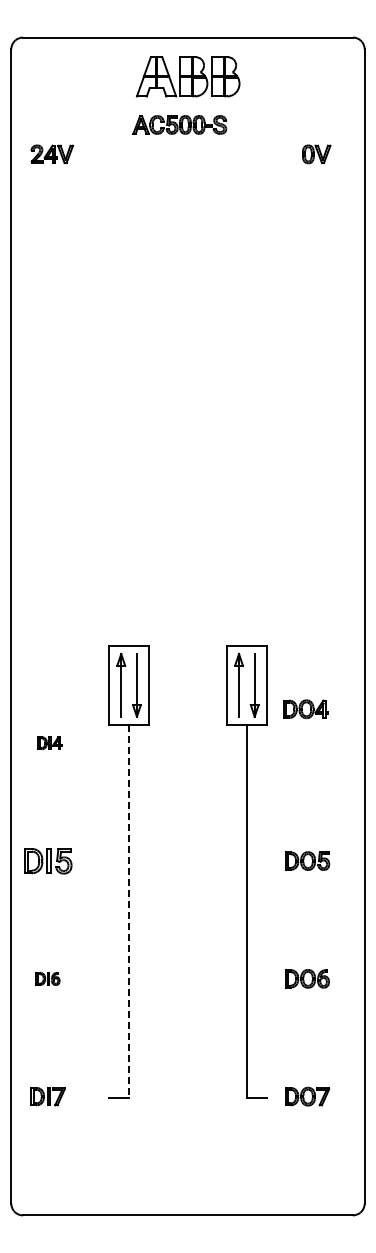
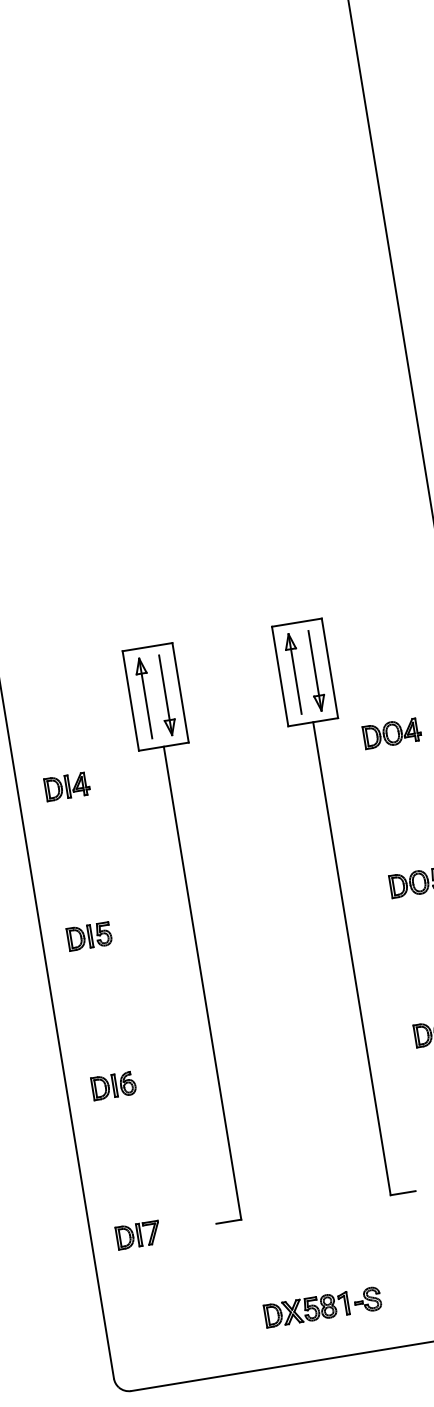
part: (305, 709) -> (391, 733), moved
part: (49, 742) -> (66, 785), size x1.43
part: (47, 860) -> (88, 935), size x0.71
line: (129, 911) -> (203, 983), dashed -> solid
part: (47, 978) -> (113, 1085), size x1.43
part: (180, 1174) -> (322, 1306), added

